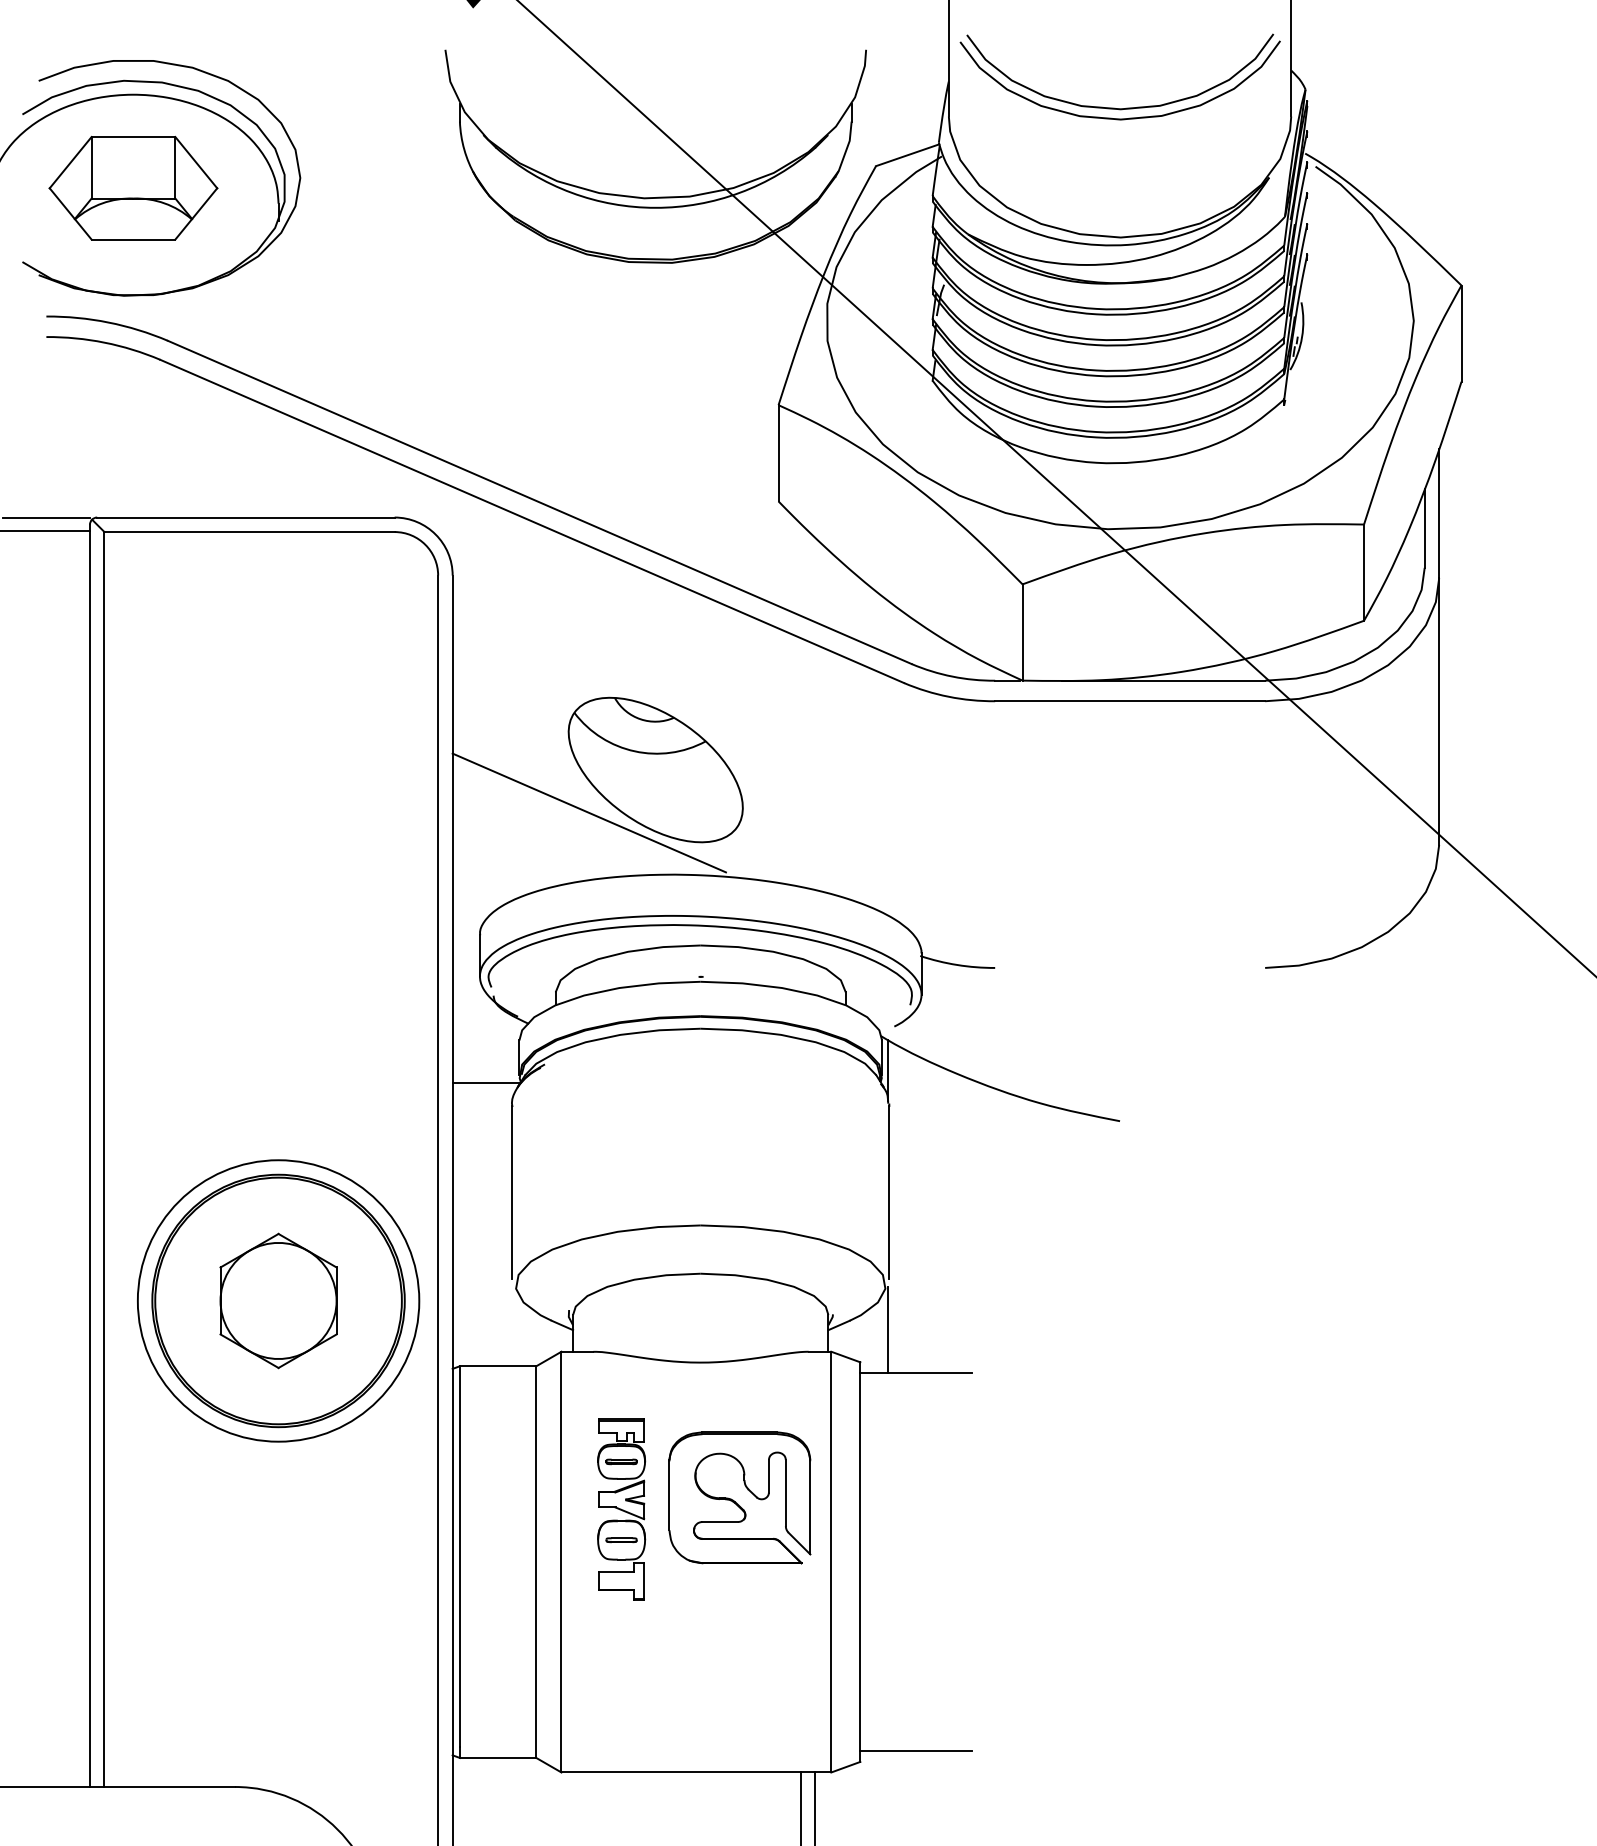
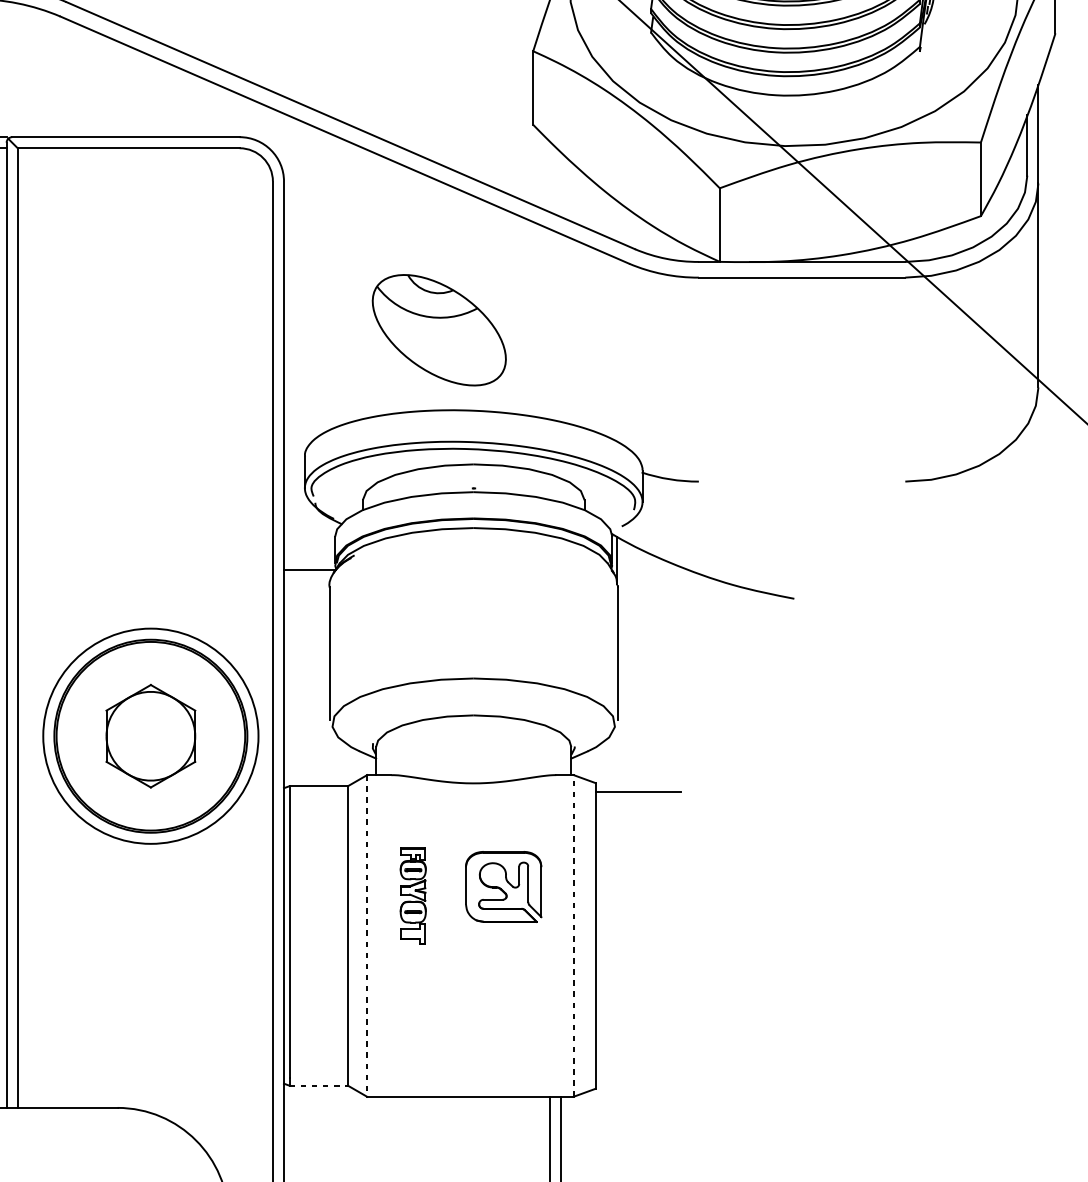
line: (589, 812) -> (388, 362), removed
line: (887, 1329) -> (616, 758), removed
part: (739, 1497) -> (503, 886), size x0.7
part: (621, 1509) -> (413, 895), size x0.7
line: (831, 1561) -> (573, 935), solid -> dashed
line: (561, 1562) -> (367, 936), solid -> dashed
line: (915, 1750) -> (637, 1080), removed
line: (498, 1757) -> (319, 1085), solid -> dashed

